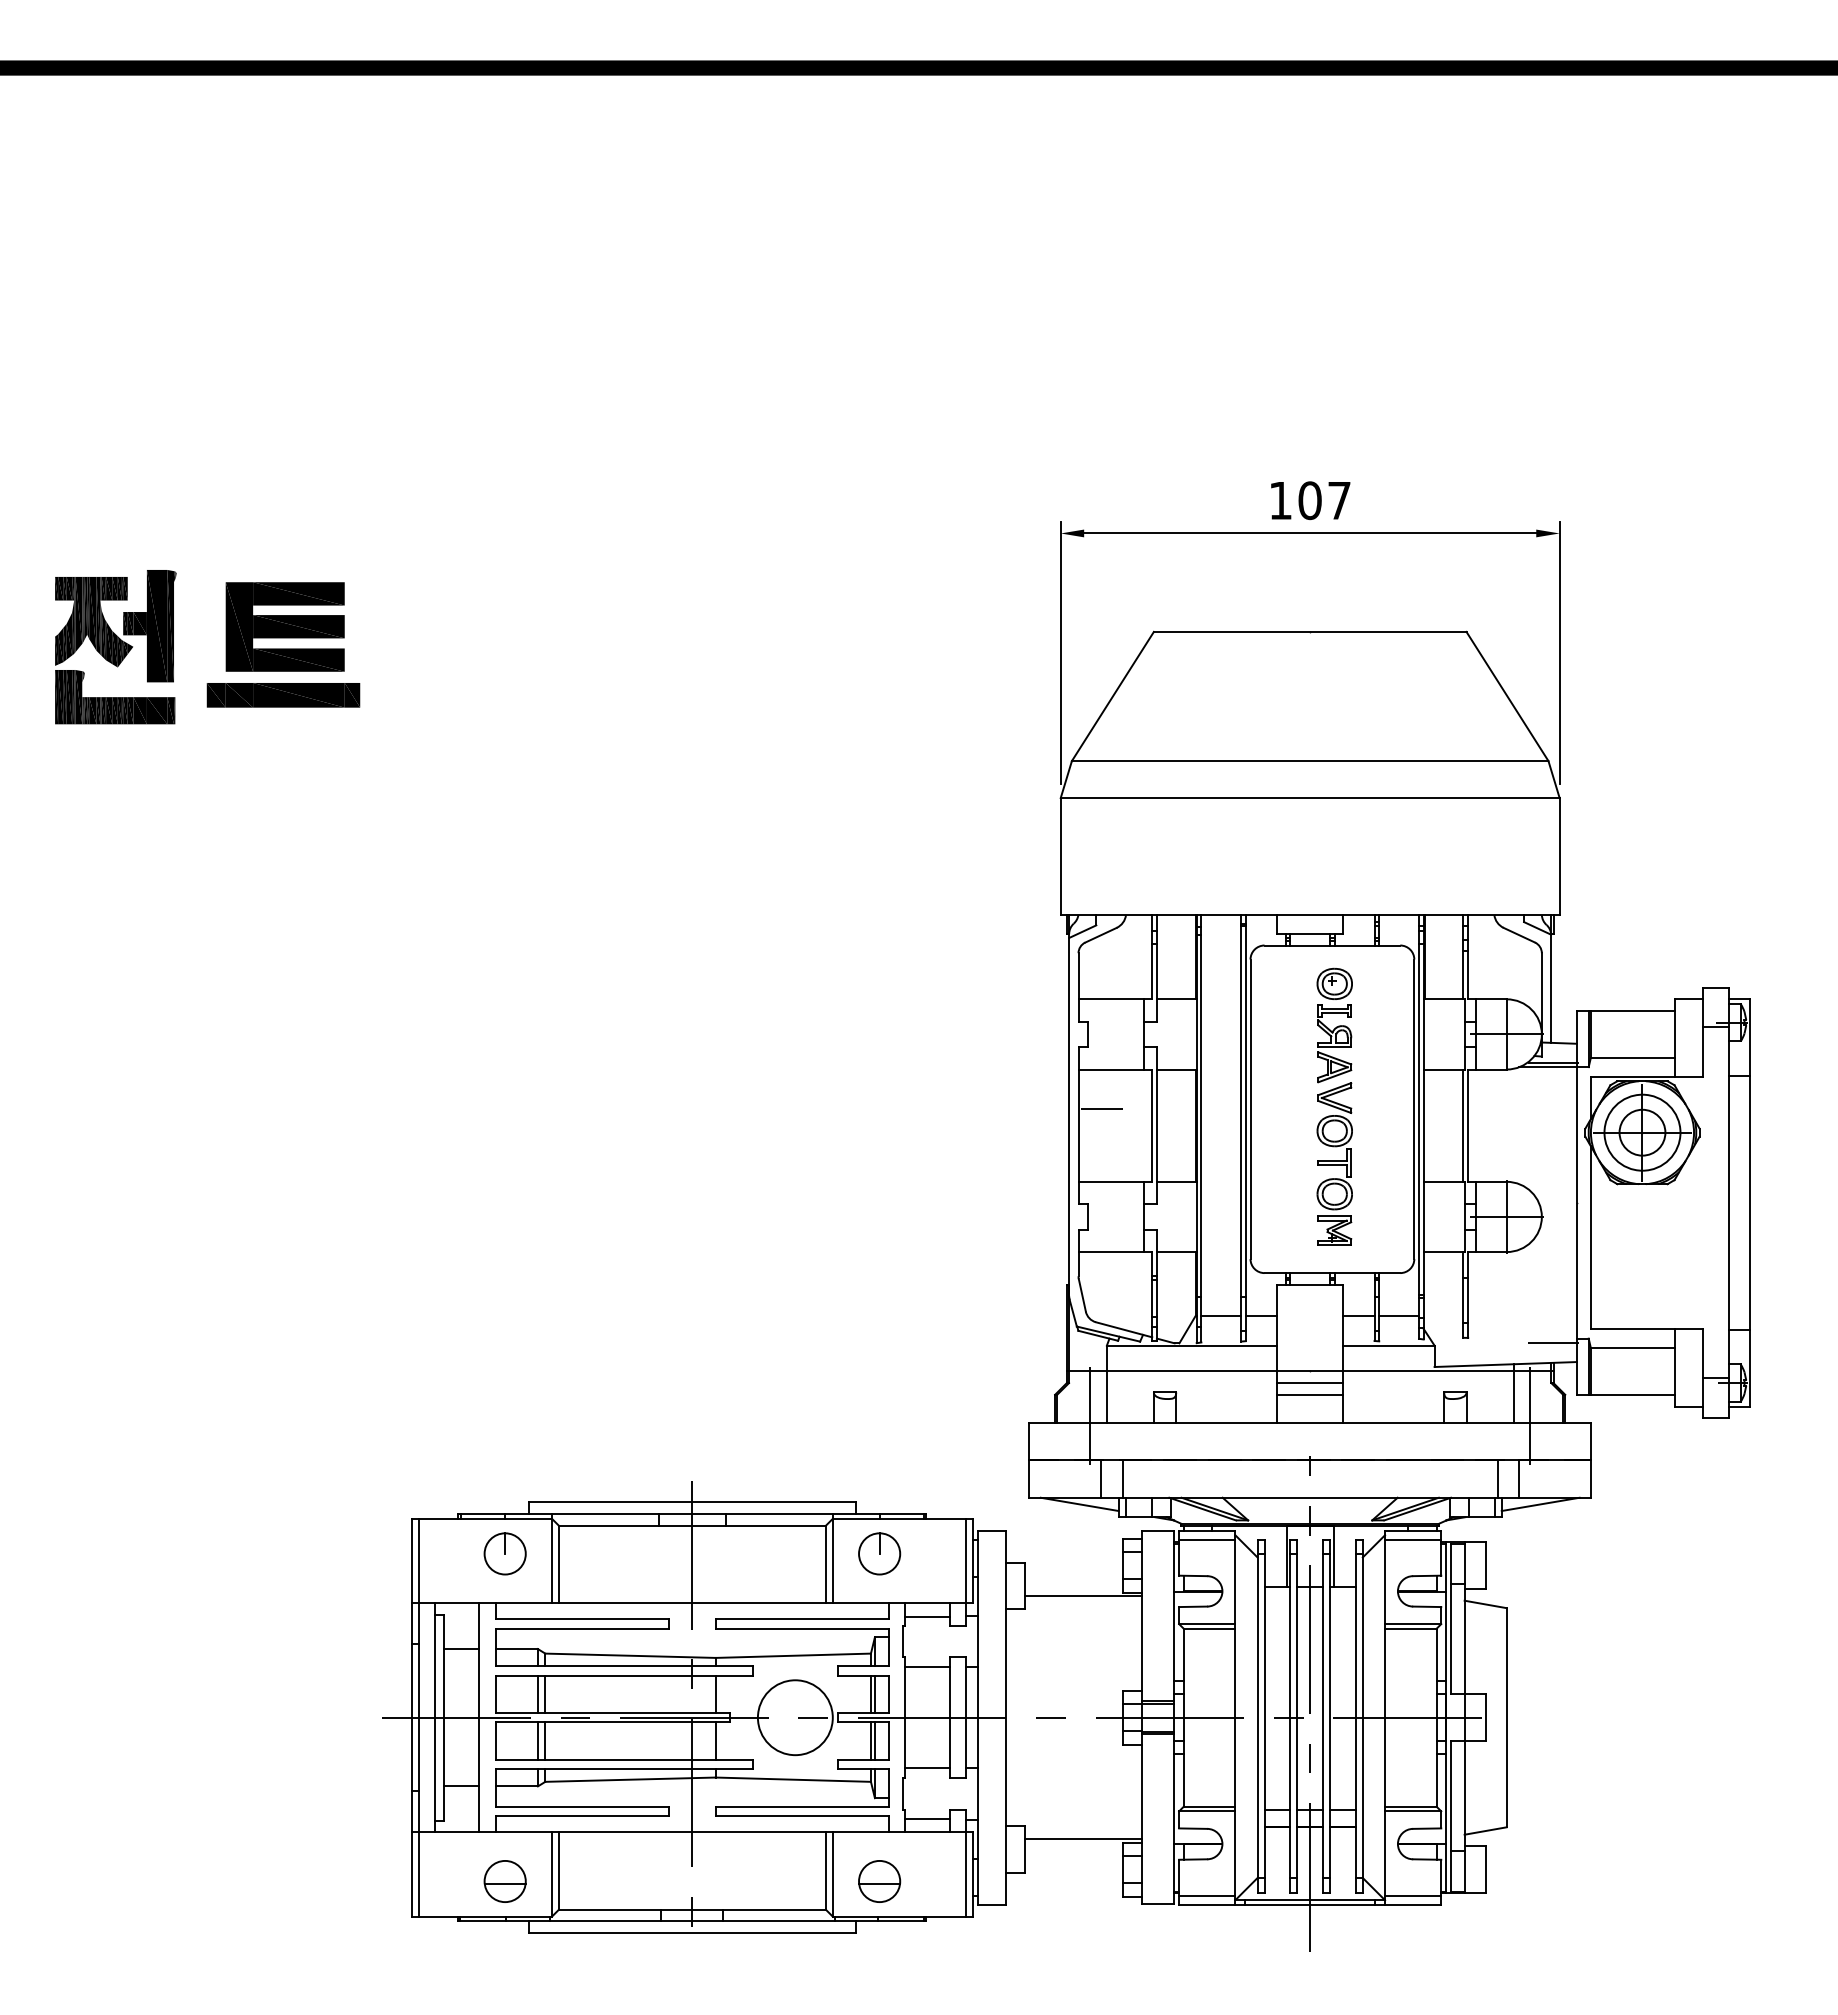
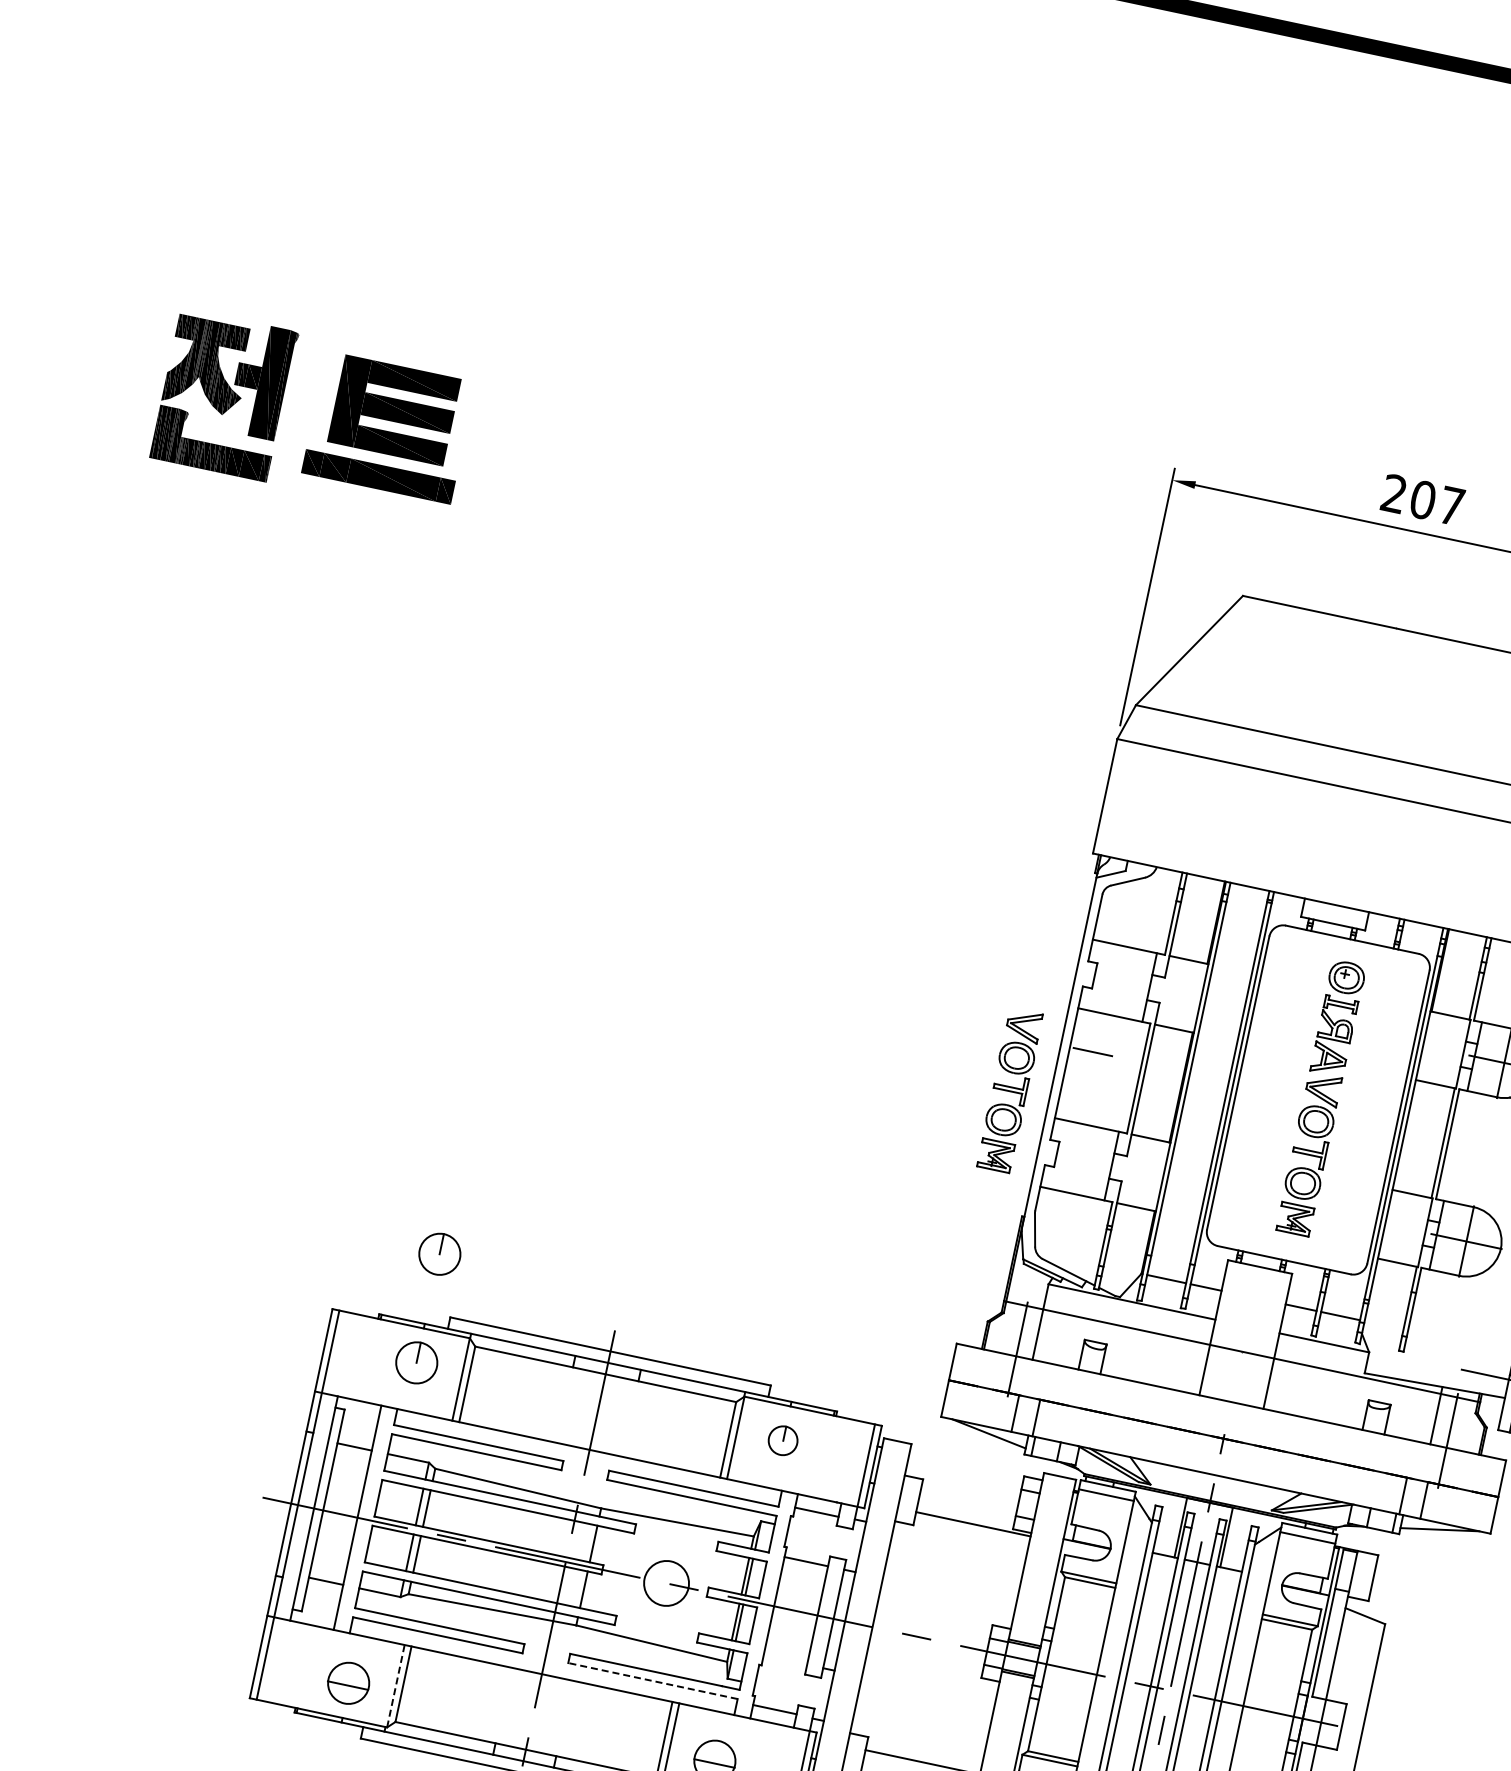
text: (1280, 500) -> (1394, 493), 107 -> 207
part: (1028, 1163) -> (1009, 1089), added
line: (1309, 1383) -> (1238, 1363), removed
line: (1309, 1394) -> (1236, 1374), removed
part: (504, 1442) -> (439, 1253), added
part: (879, 1553) -> (782, 1440), size x0.7
circle: (794, 1717) -> (665, 1583), size x0.6
line: (927, 1768) -> (785, 1660), removed
line: (802, 1816) -> (652, 1681), solid -> dashed
line: (552, 1874) -> (396, 1686), solid -> dashed

